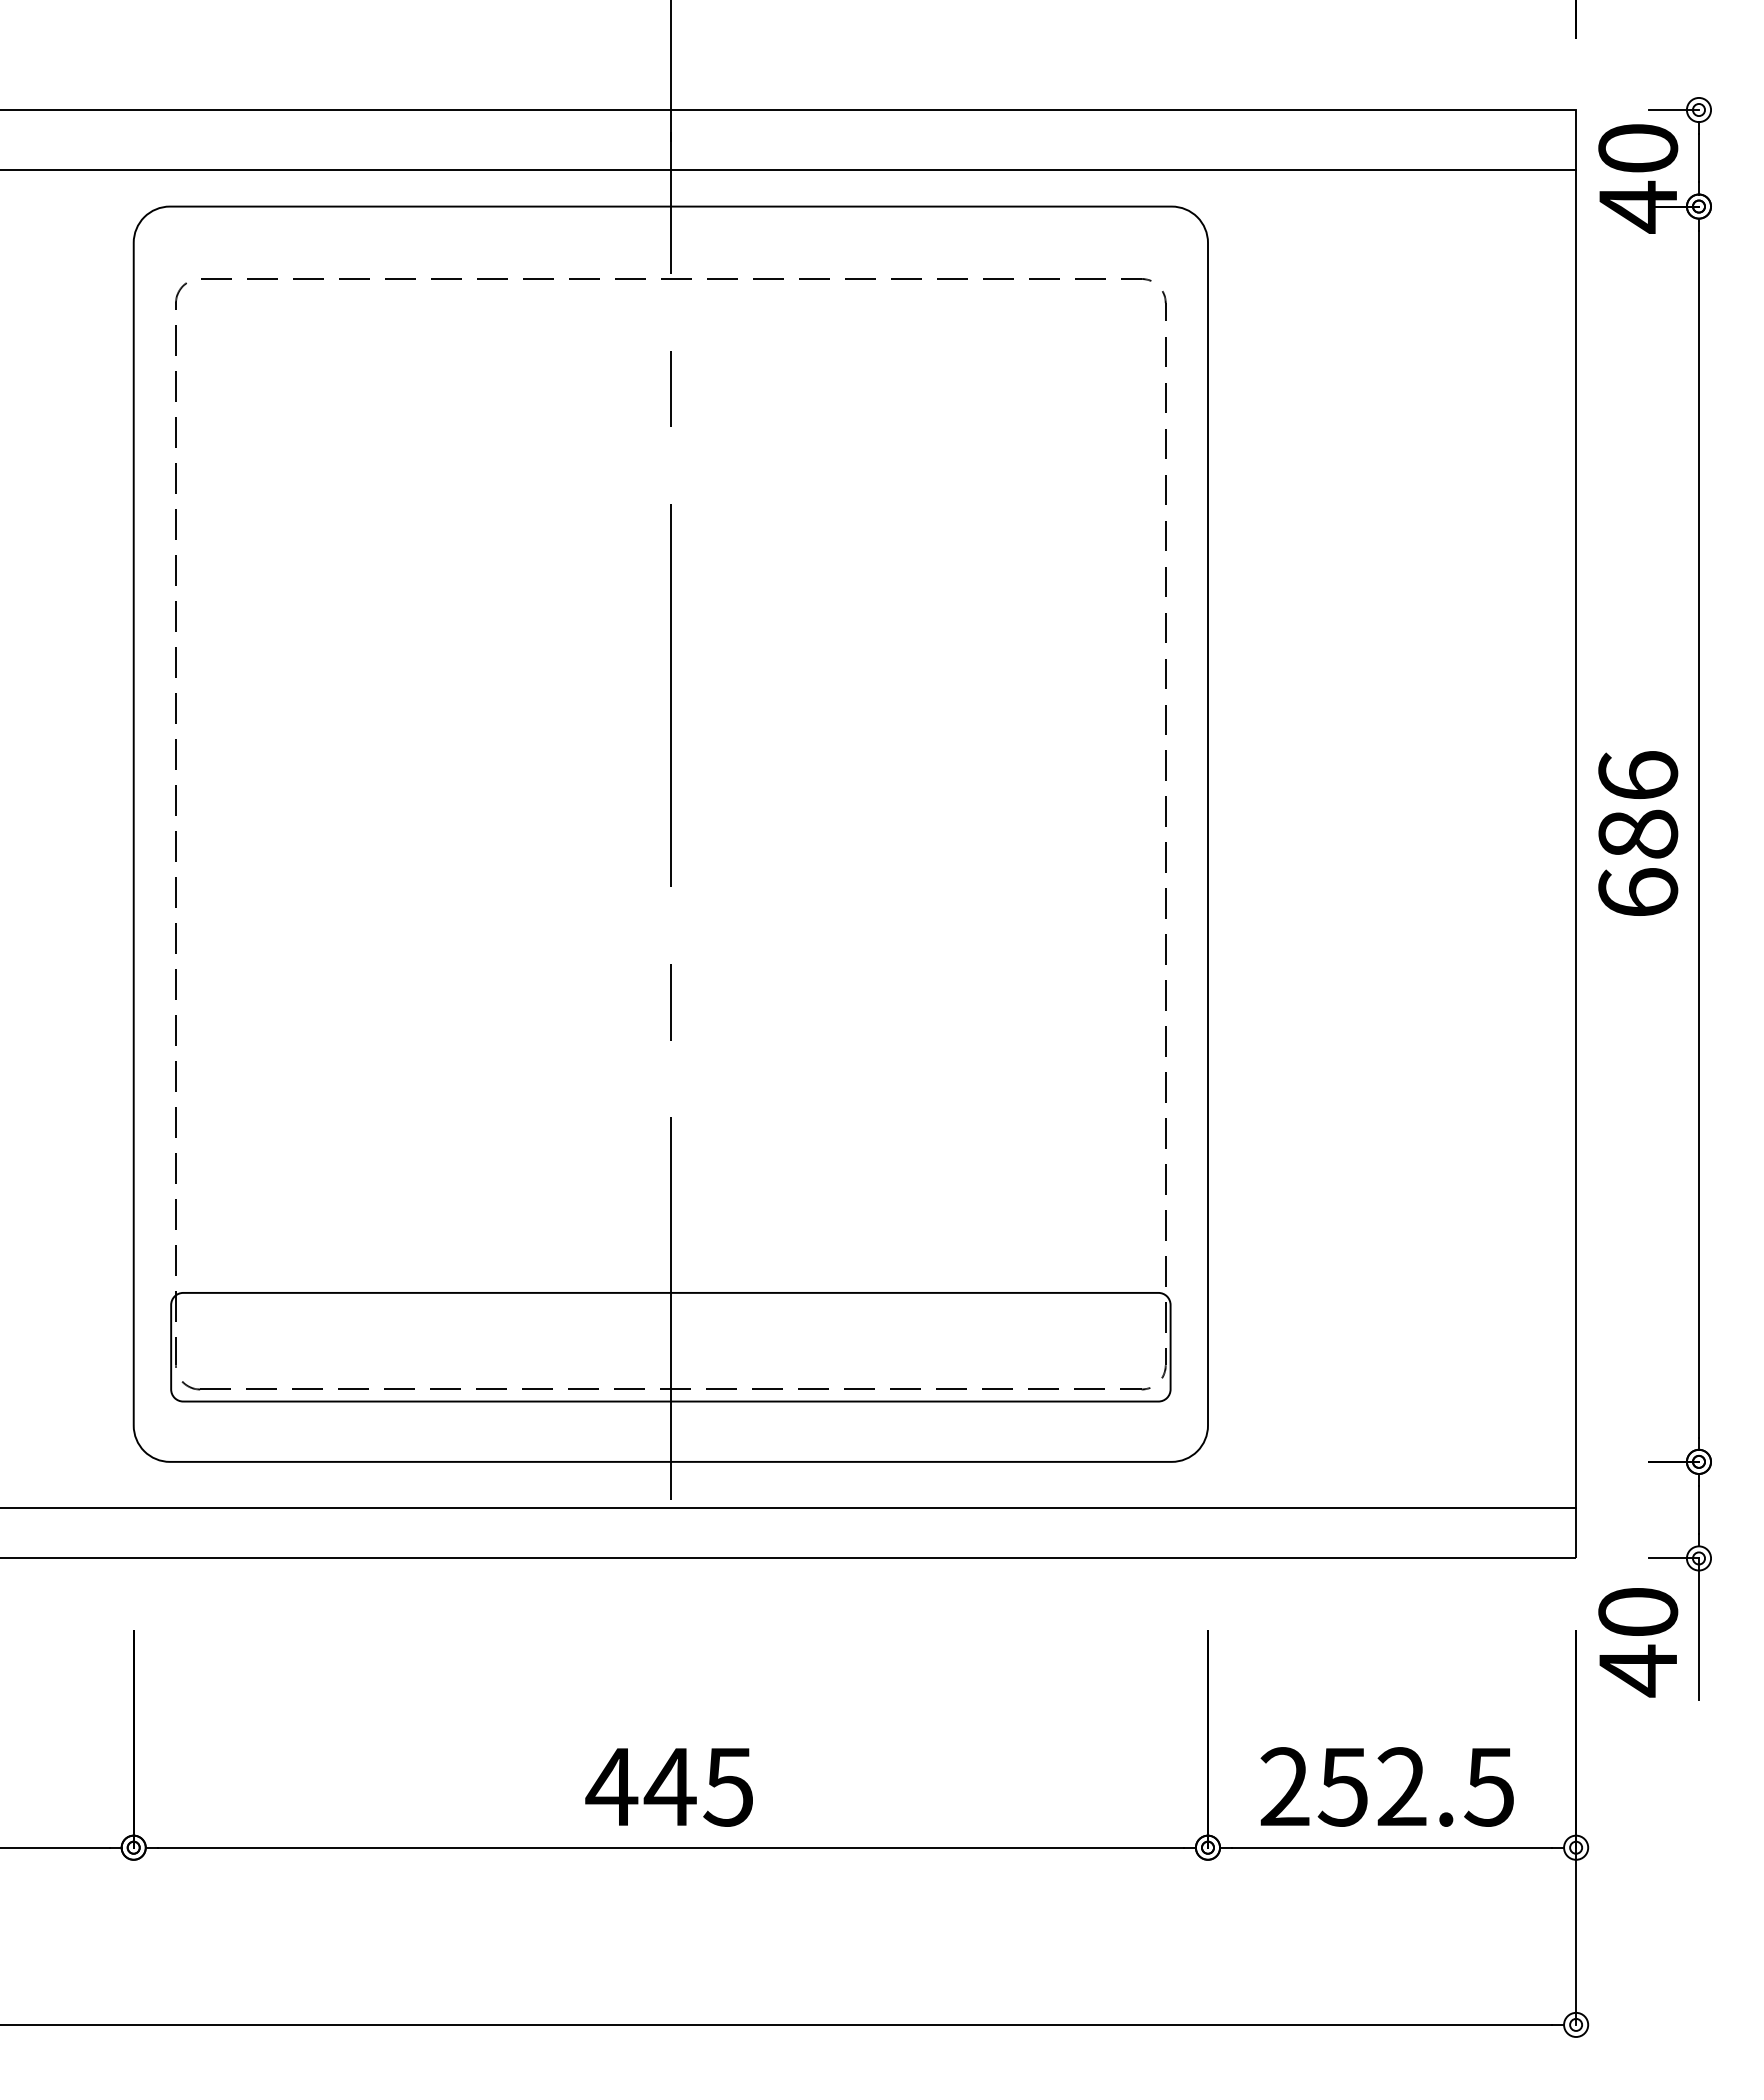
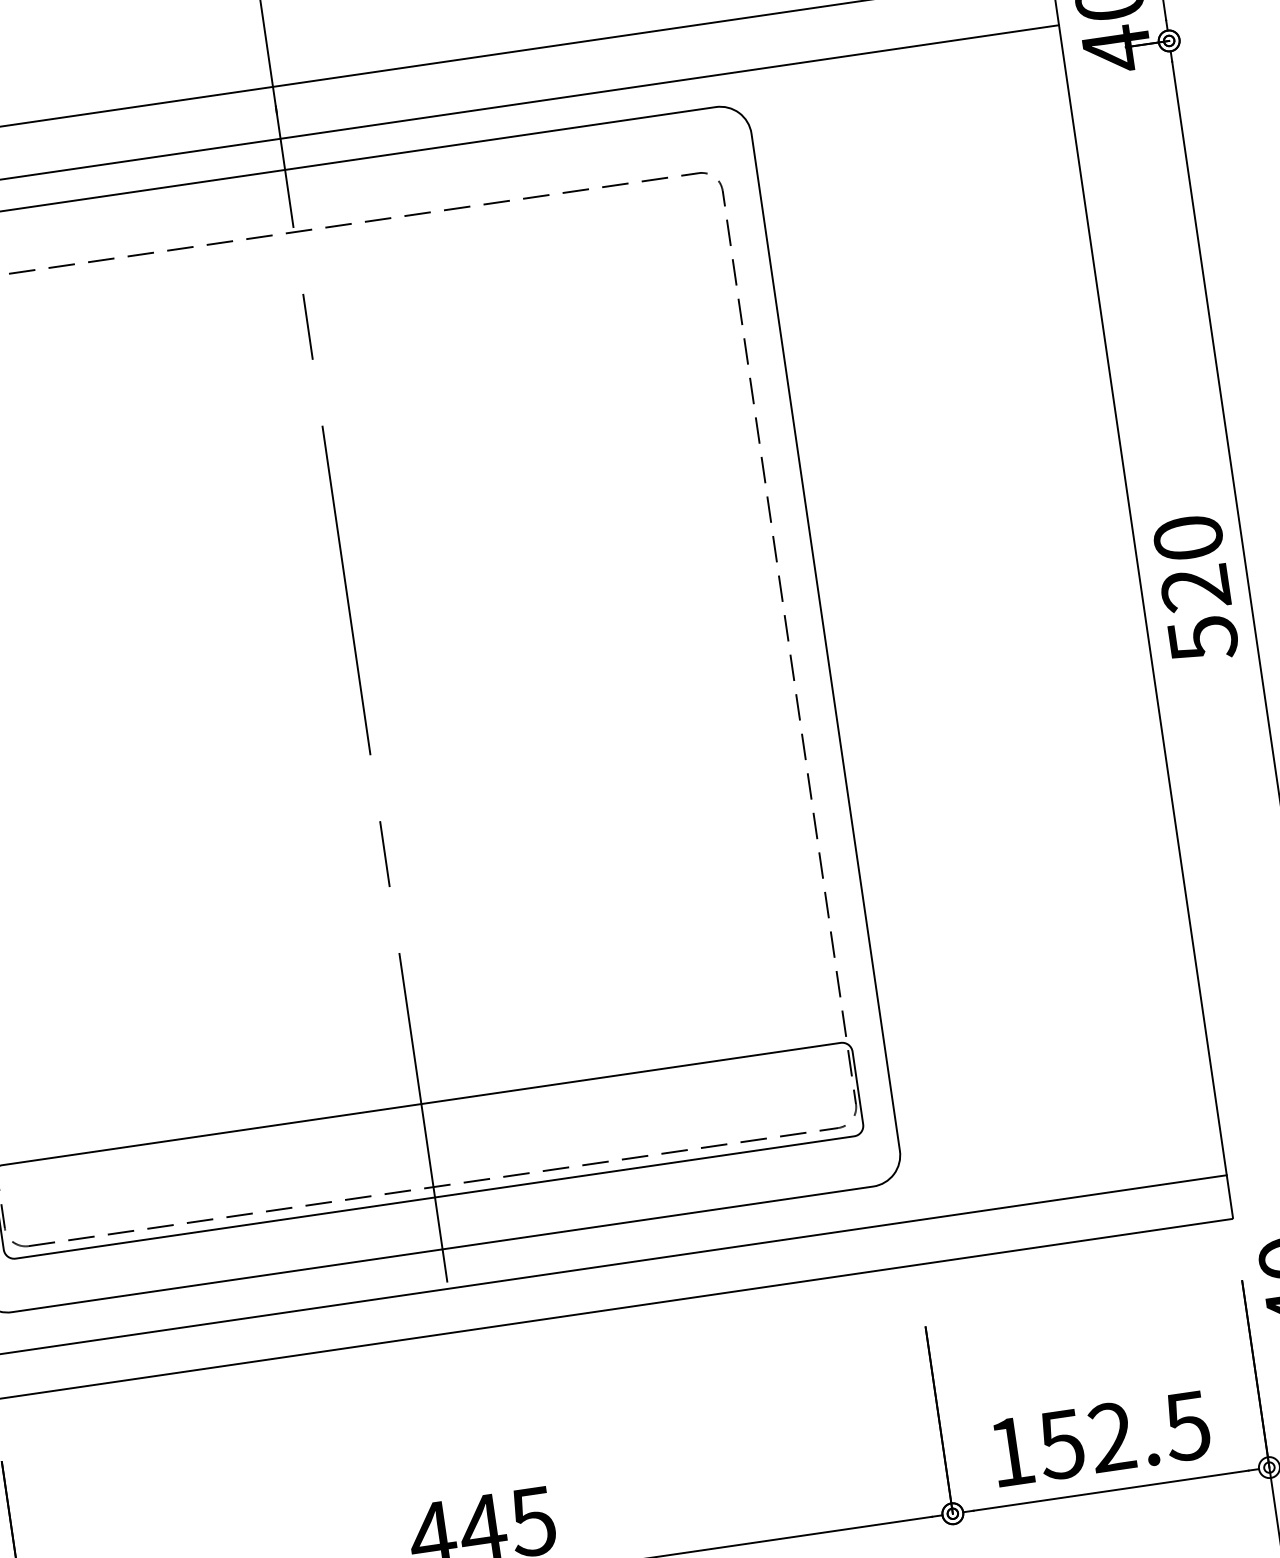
text: (1638, 834) -> (1195, 588), 686 -> 520
text: (1284, 1786) -> (1010, 1451), 252.5 -> 152.5

